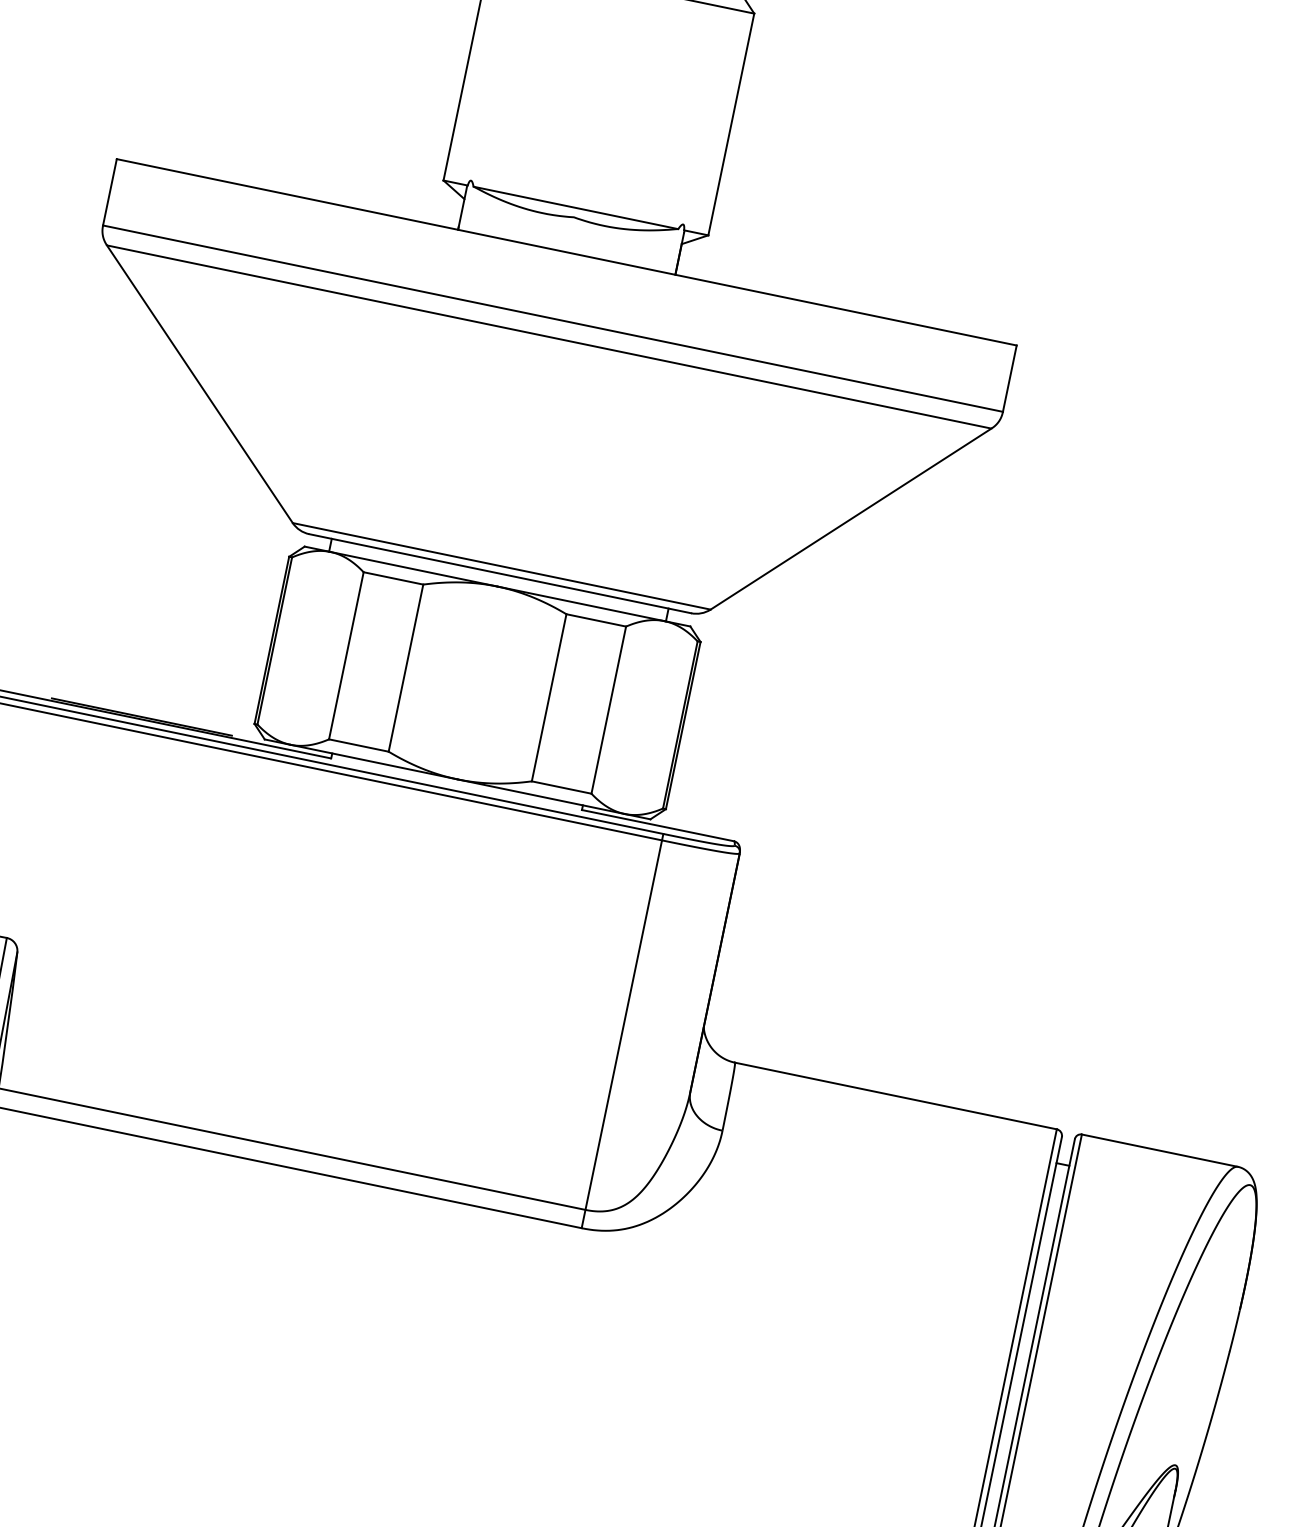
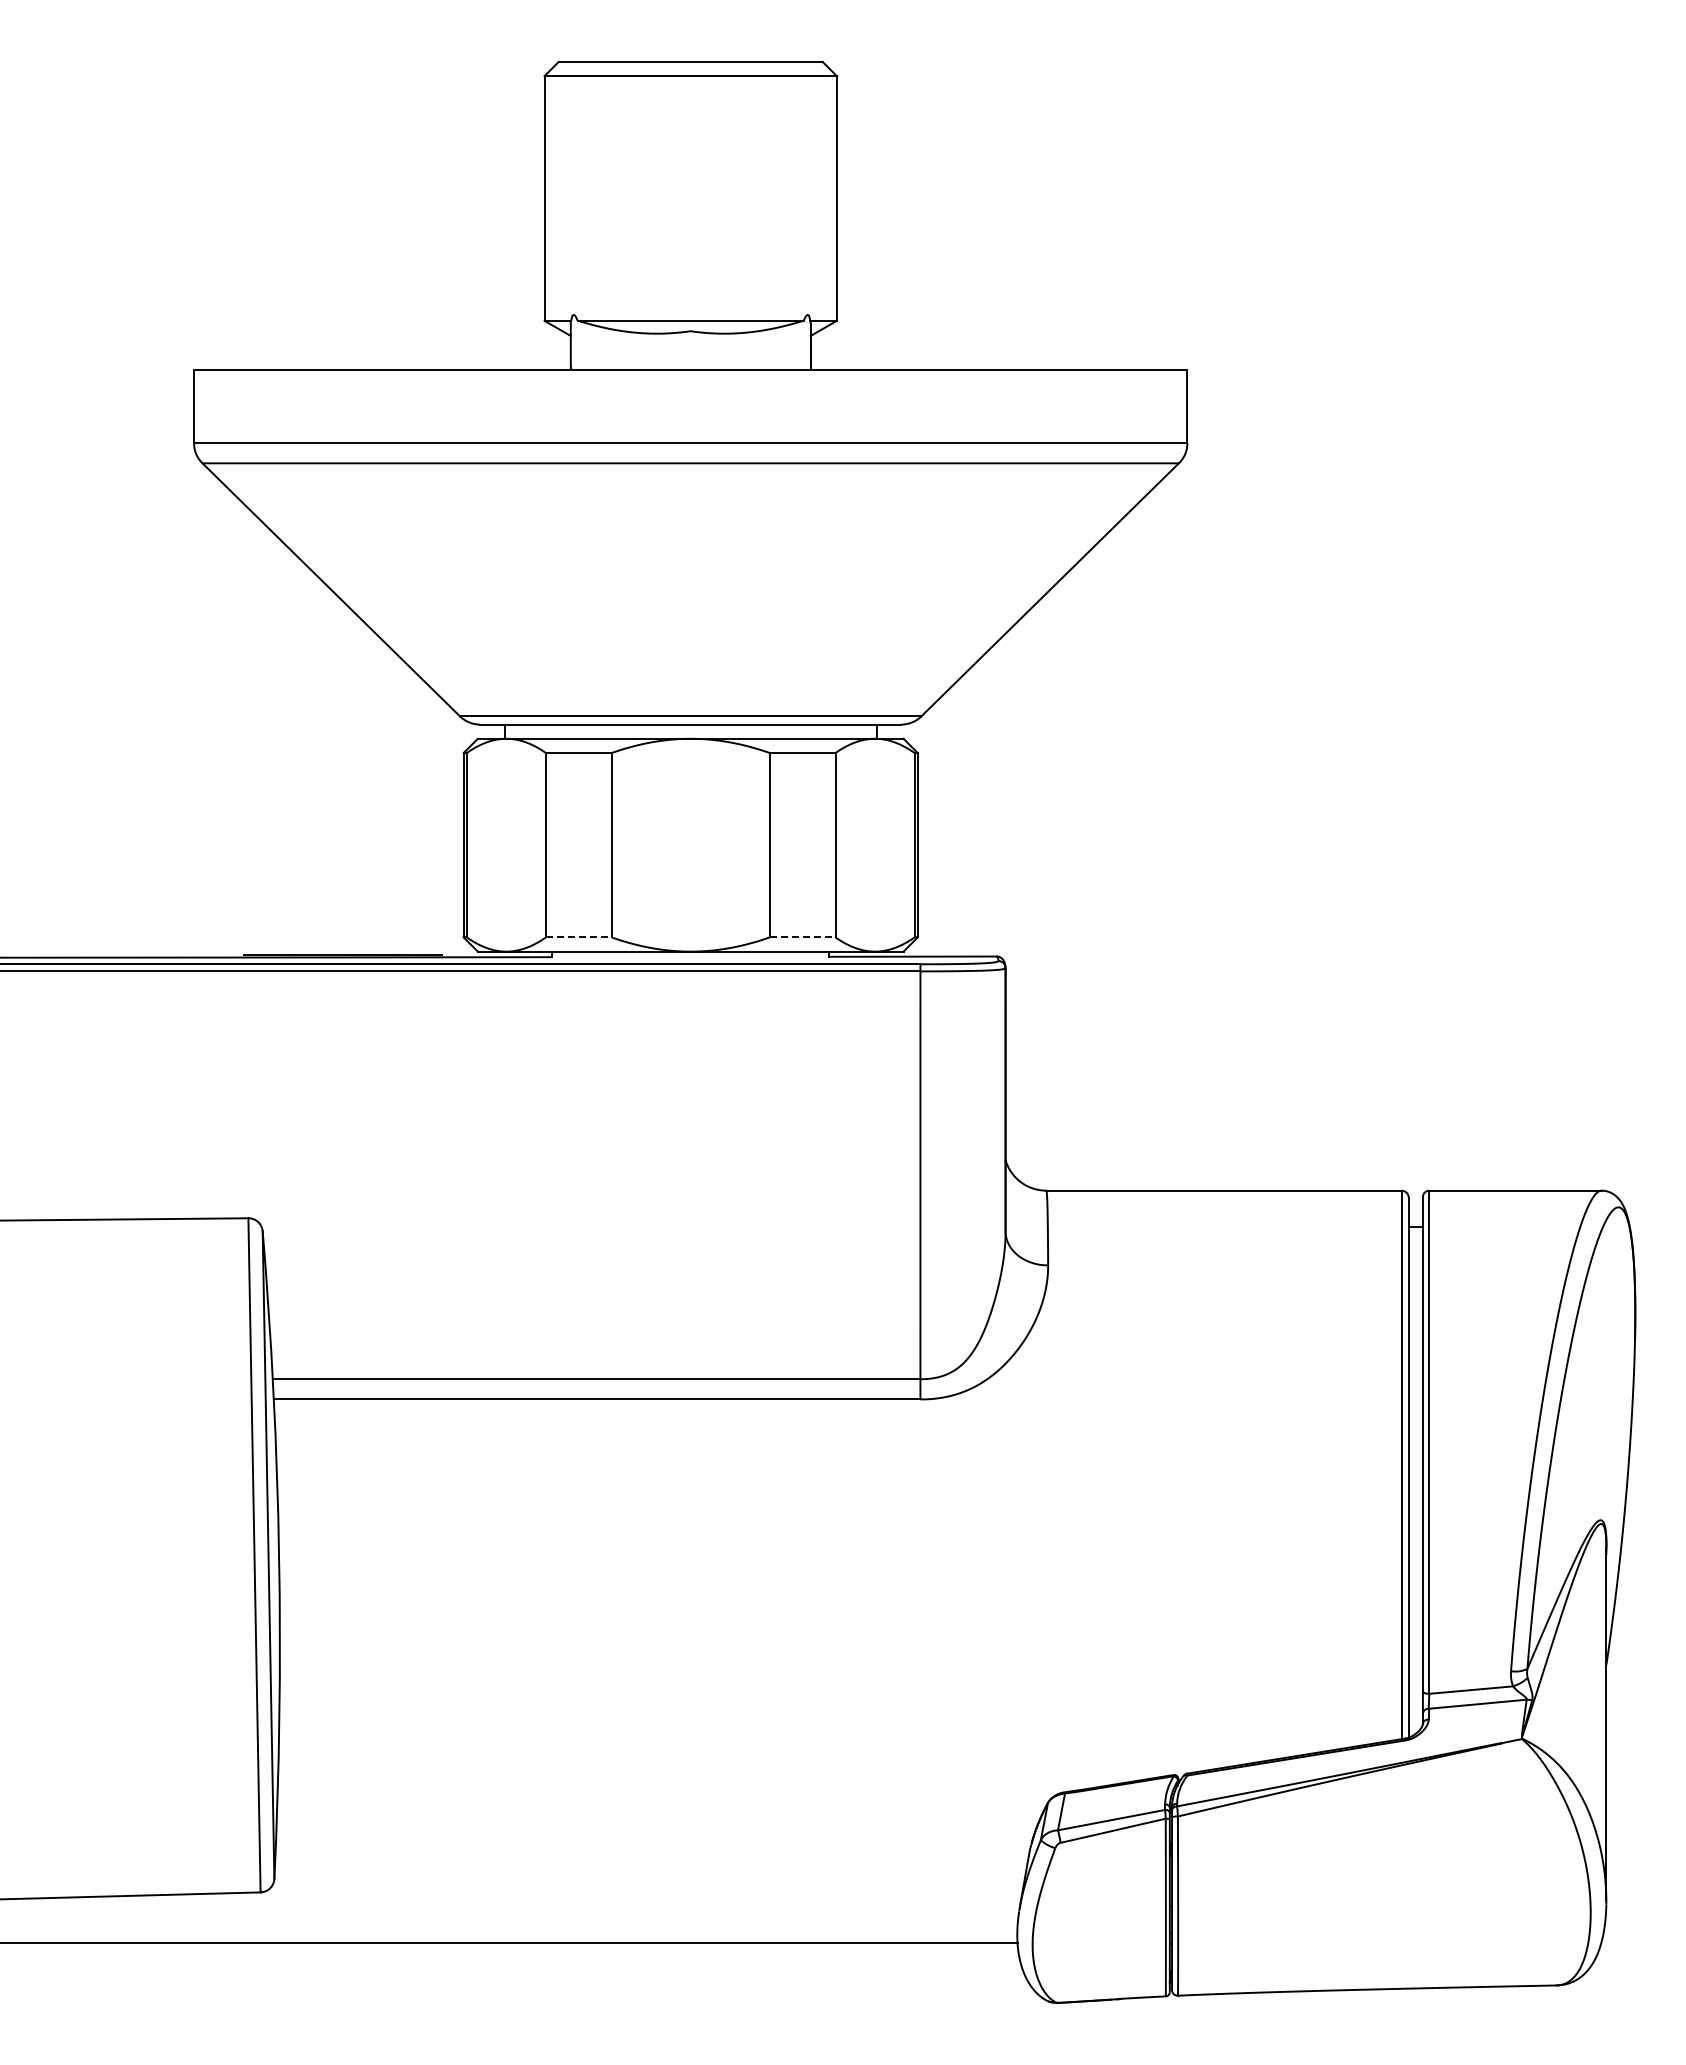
line: (358, 745) -> (578, 937), solid -> dashed
line: (561, 787) -> (802, 937), solid -> dashed

